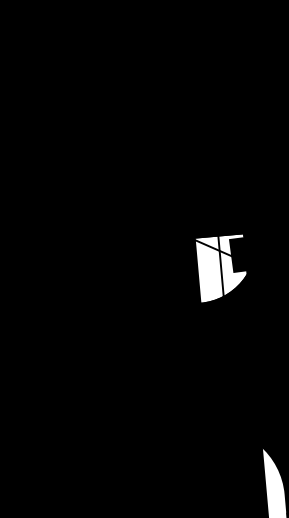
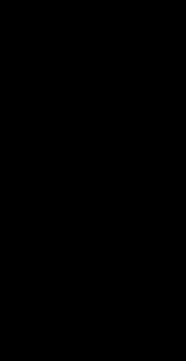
fill: (220, 268) -> (149, 159), added

